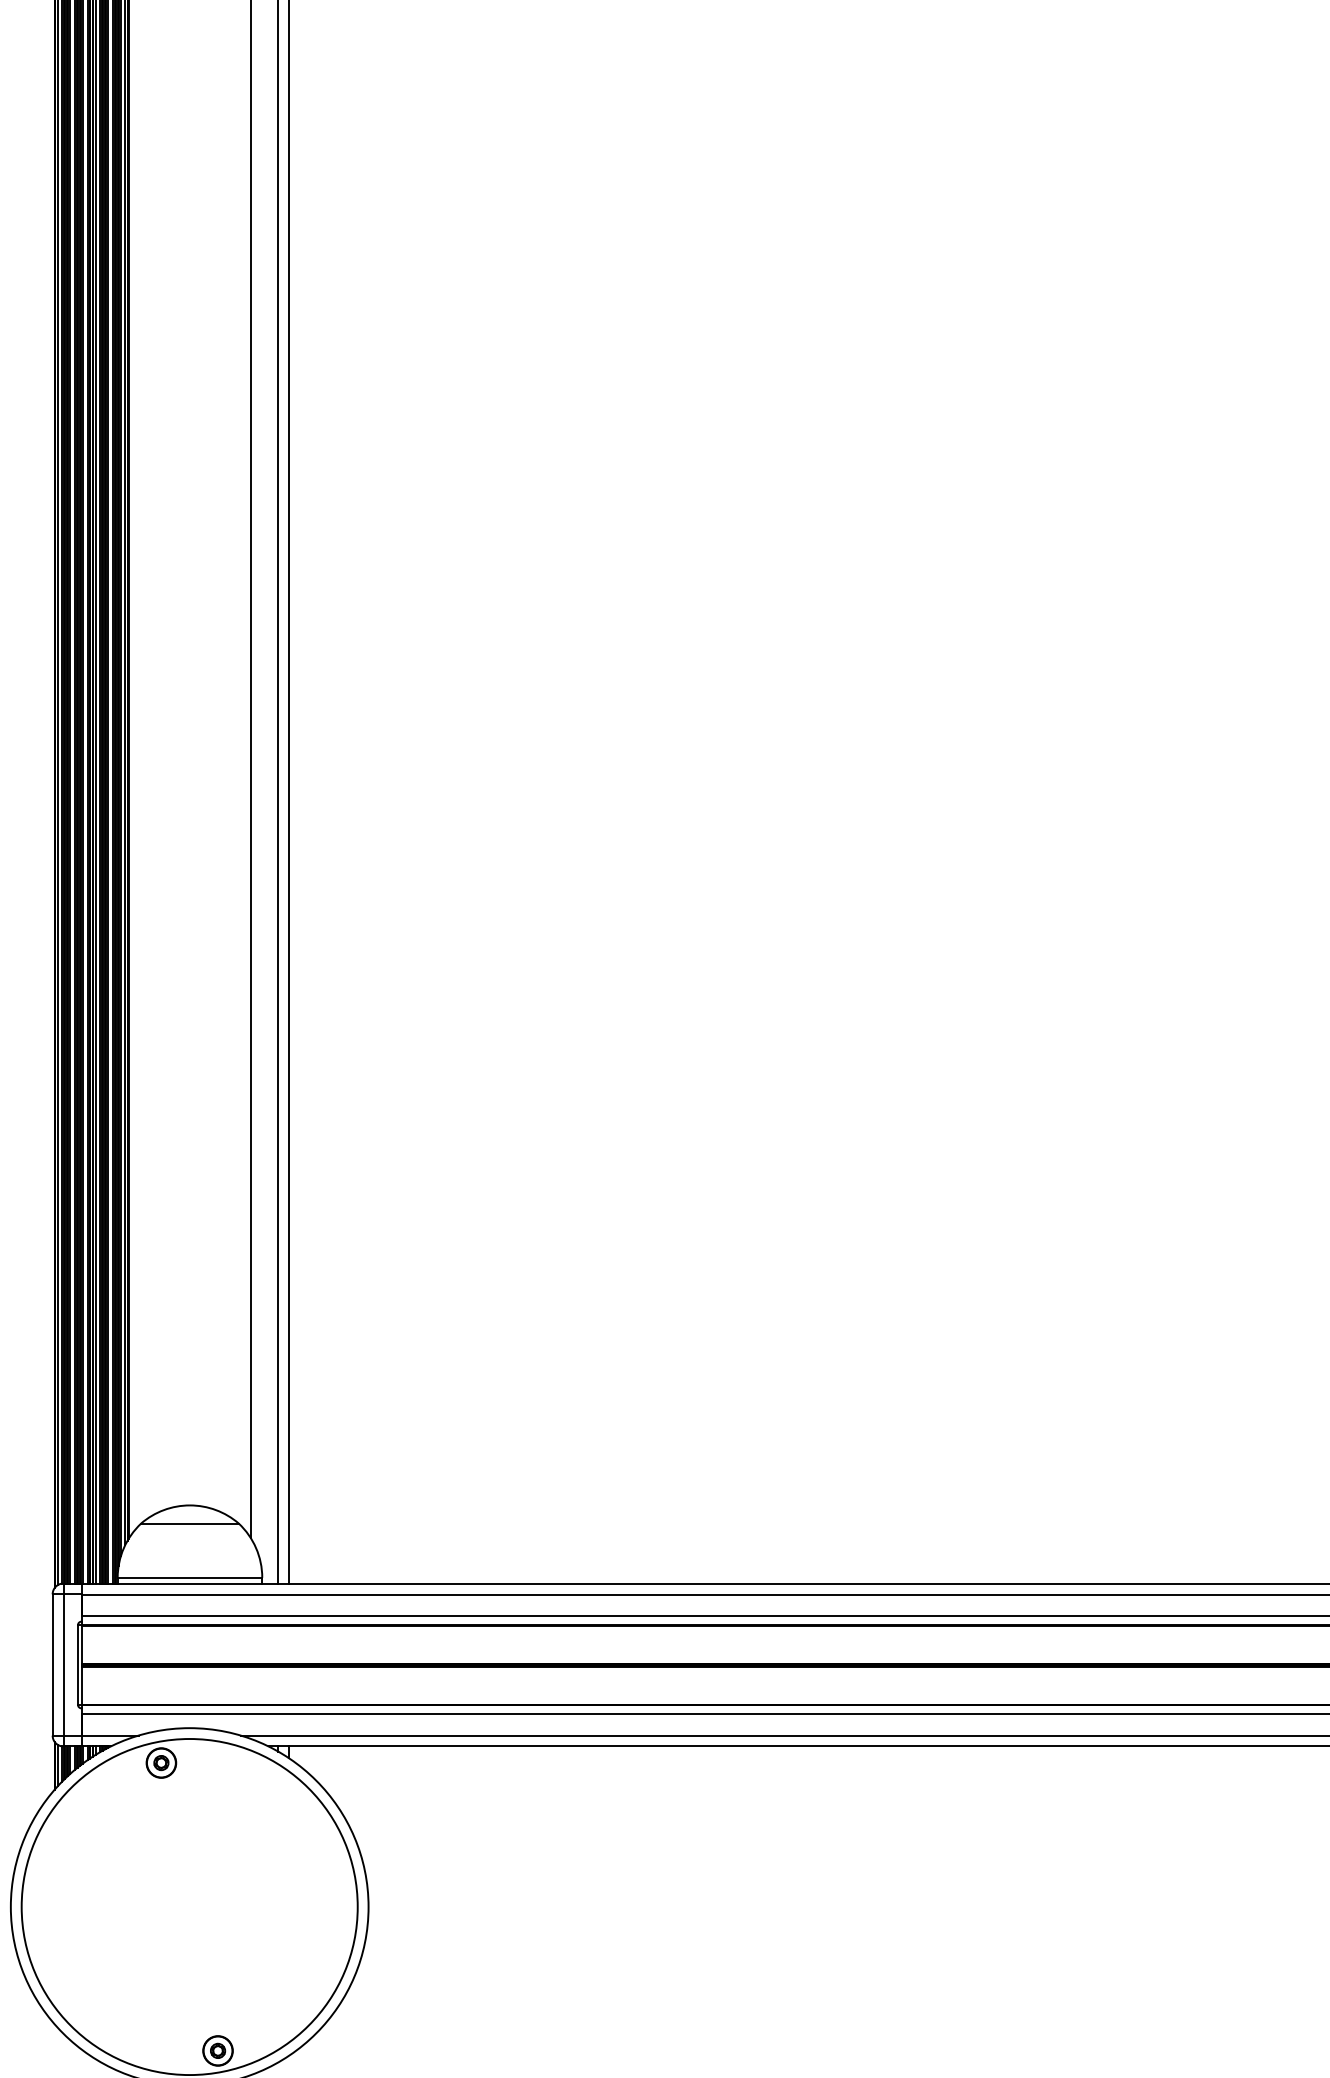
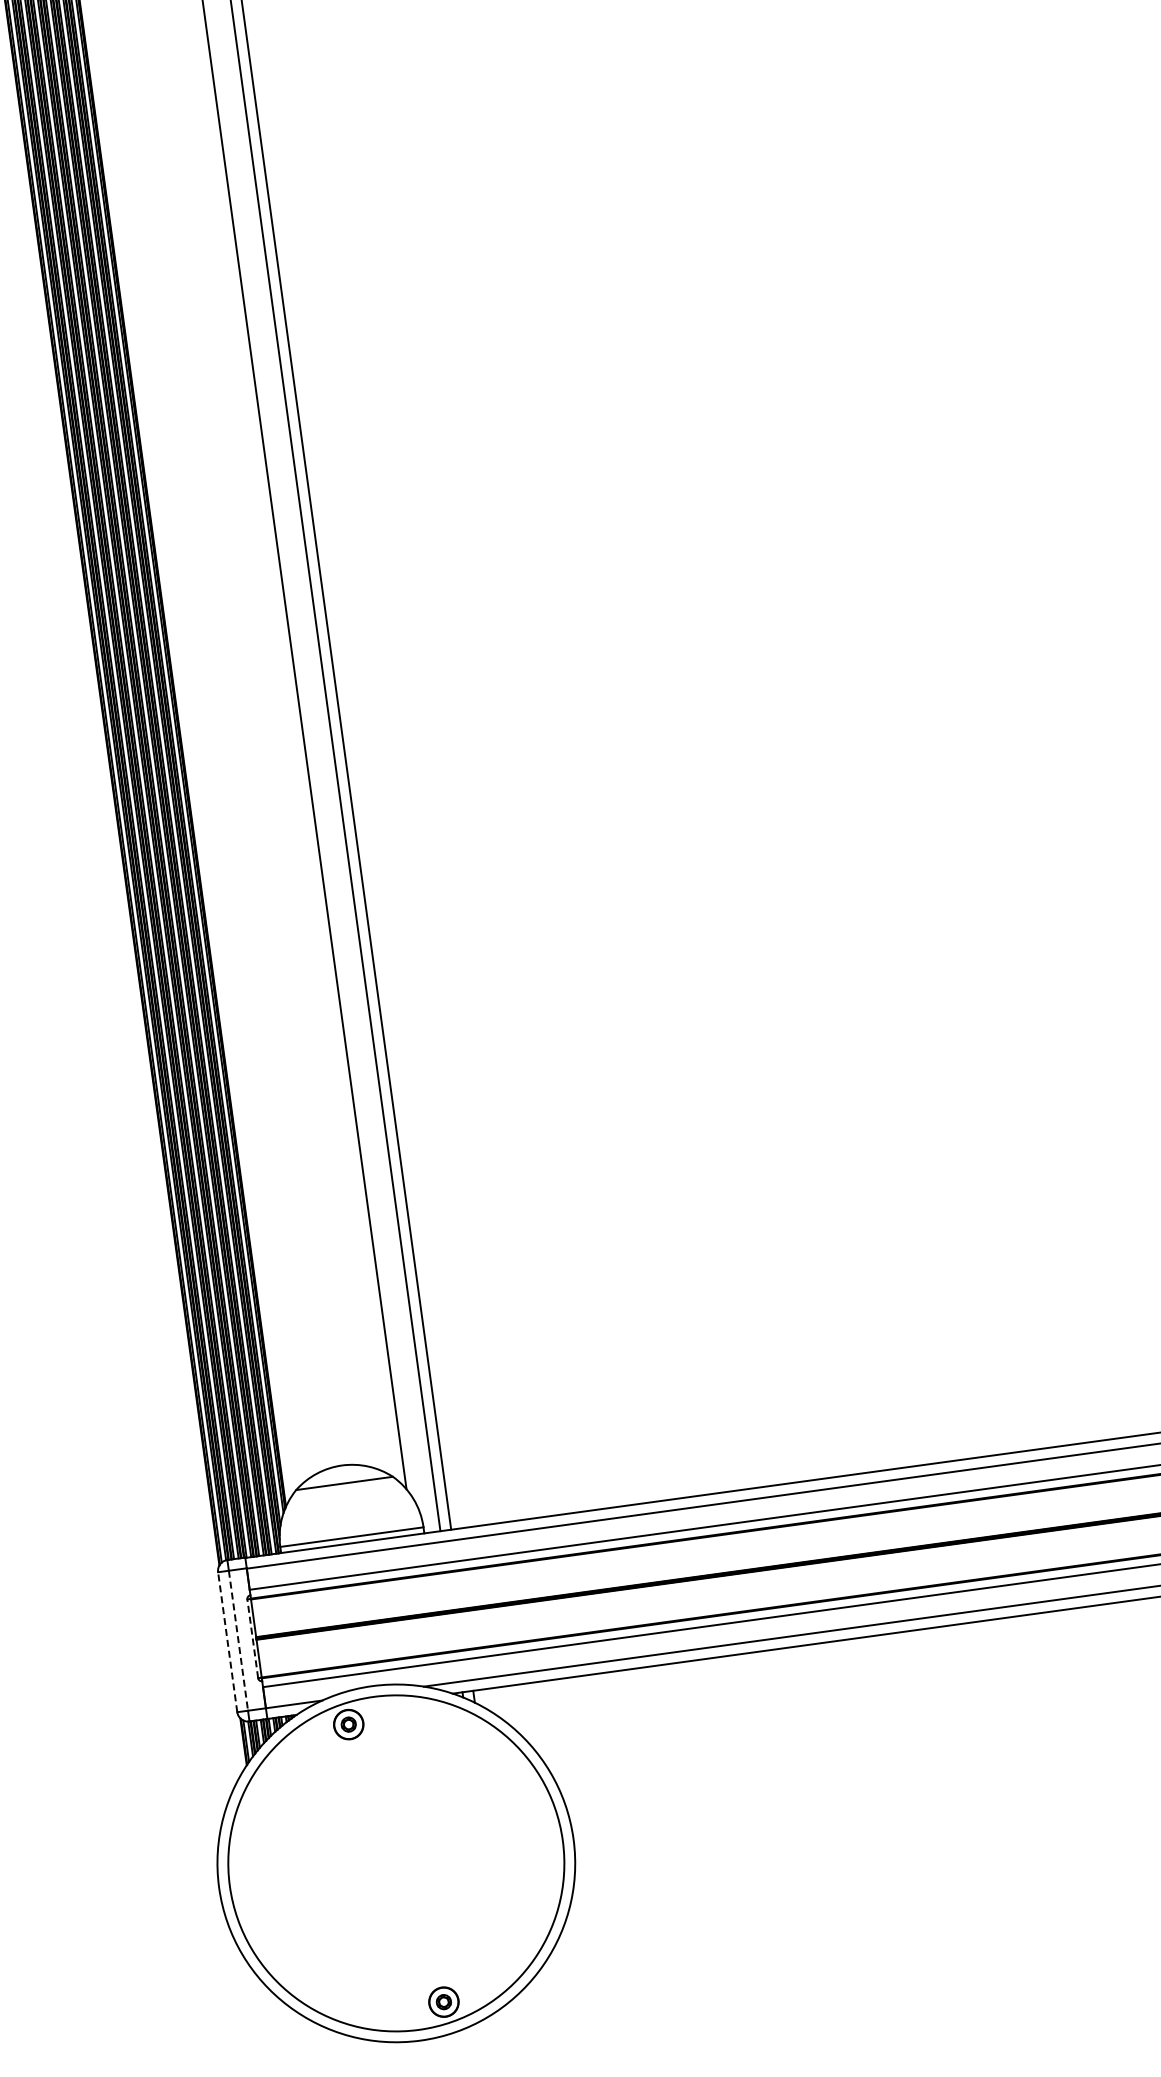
line: (52, 1665) -> (227, 1642), solid -> dashed
line: (63, 1665) -> (238, 1641), solid -> dashed
line: (77, 1665) -> (252, 1639), solid -> dashed

